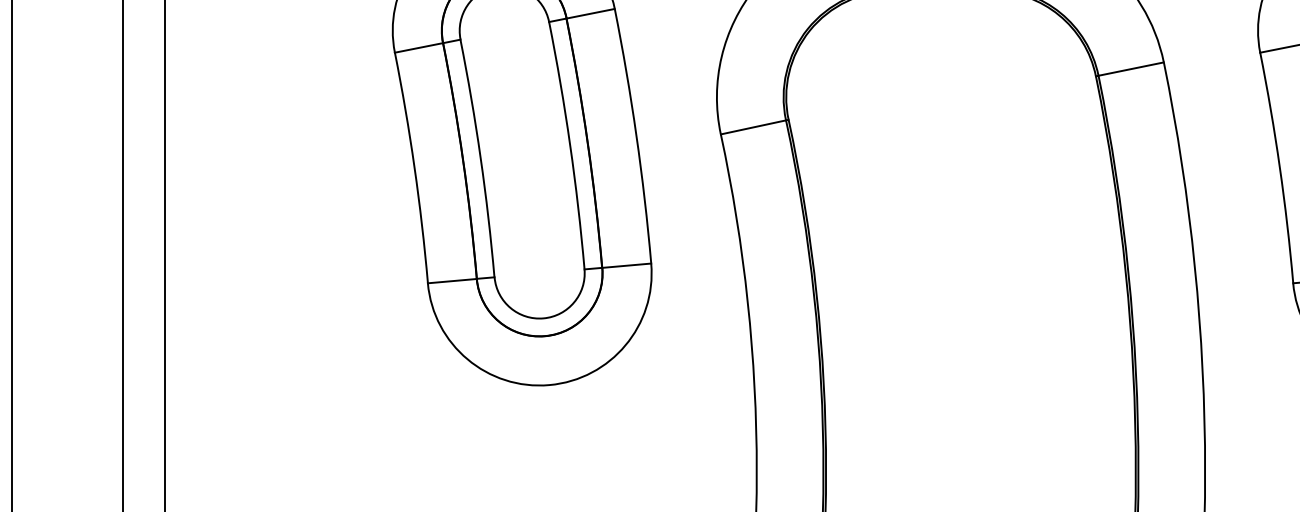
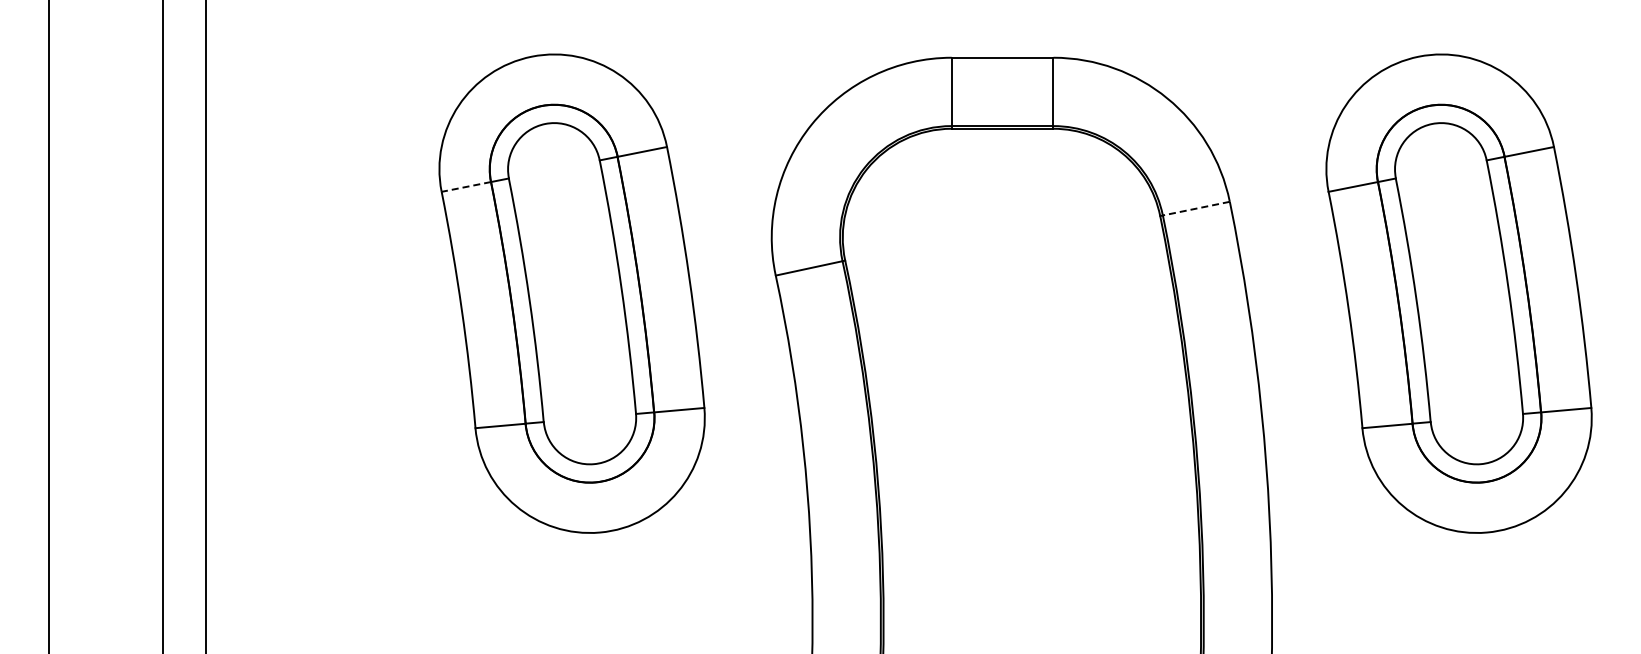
line: (418, 48) -> (465, 187), solid -> dashed
line: (1130, 68) -> (1195, 208), solid -> dashed

